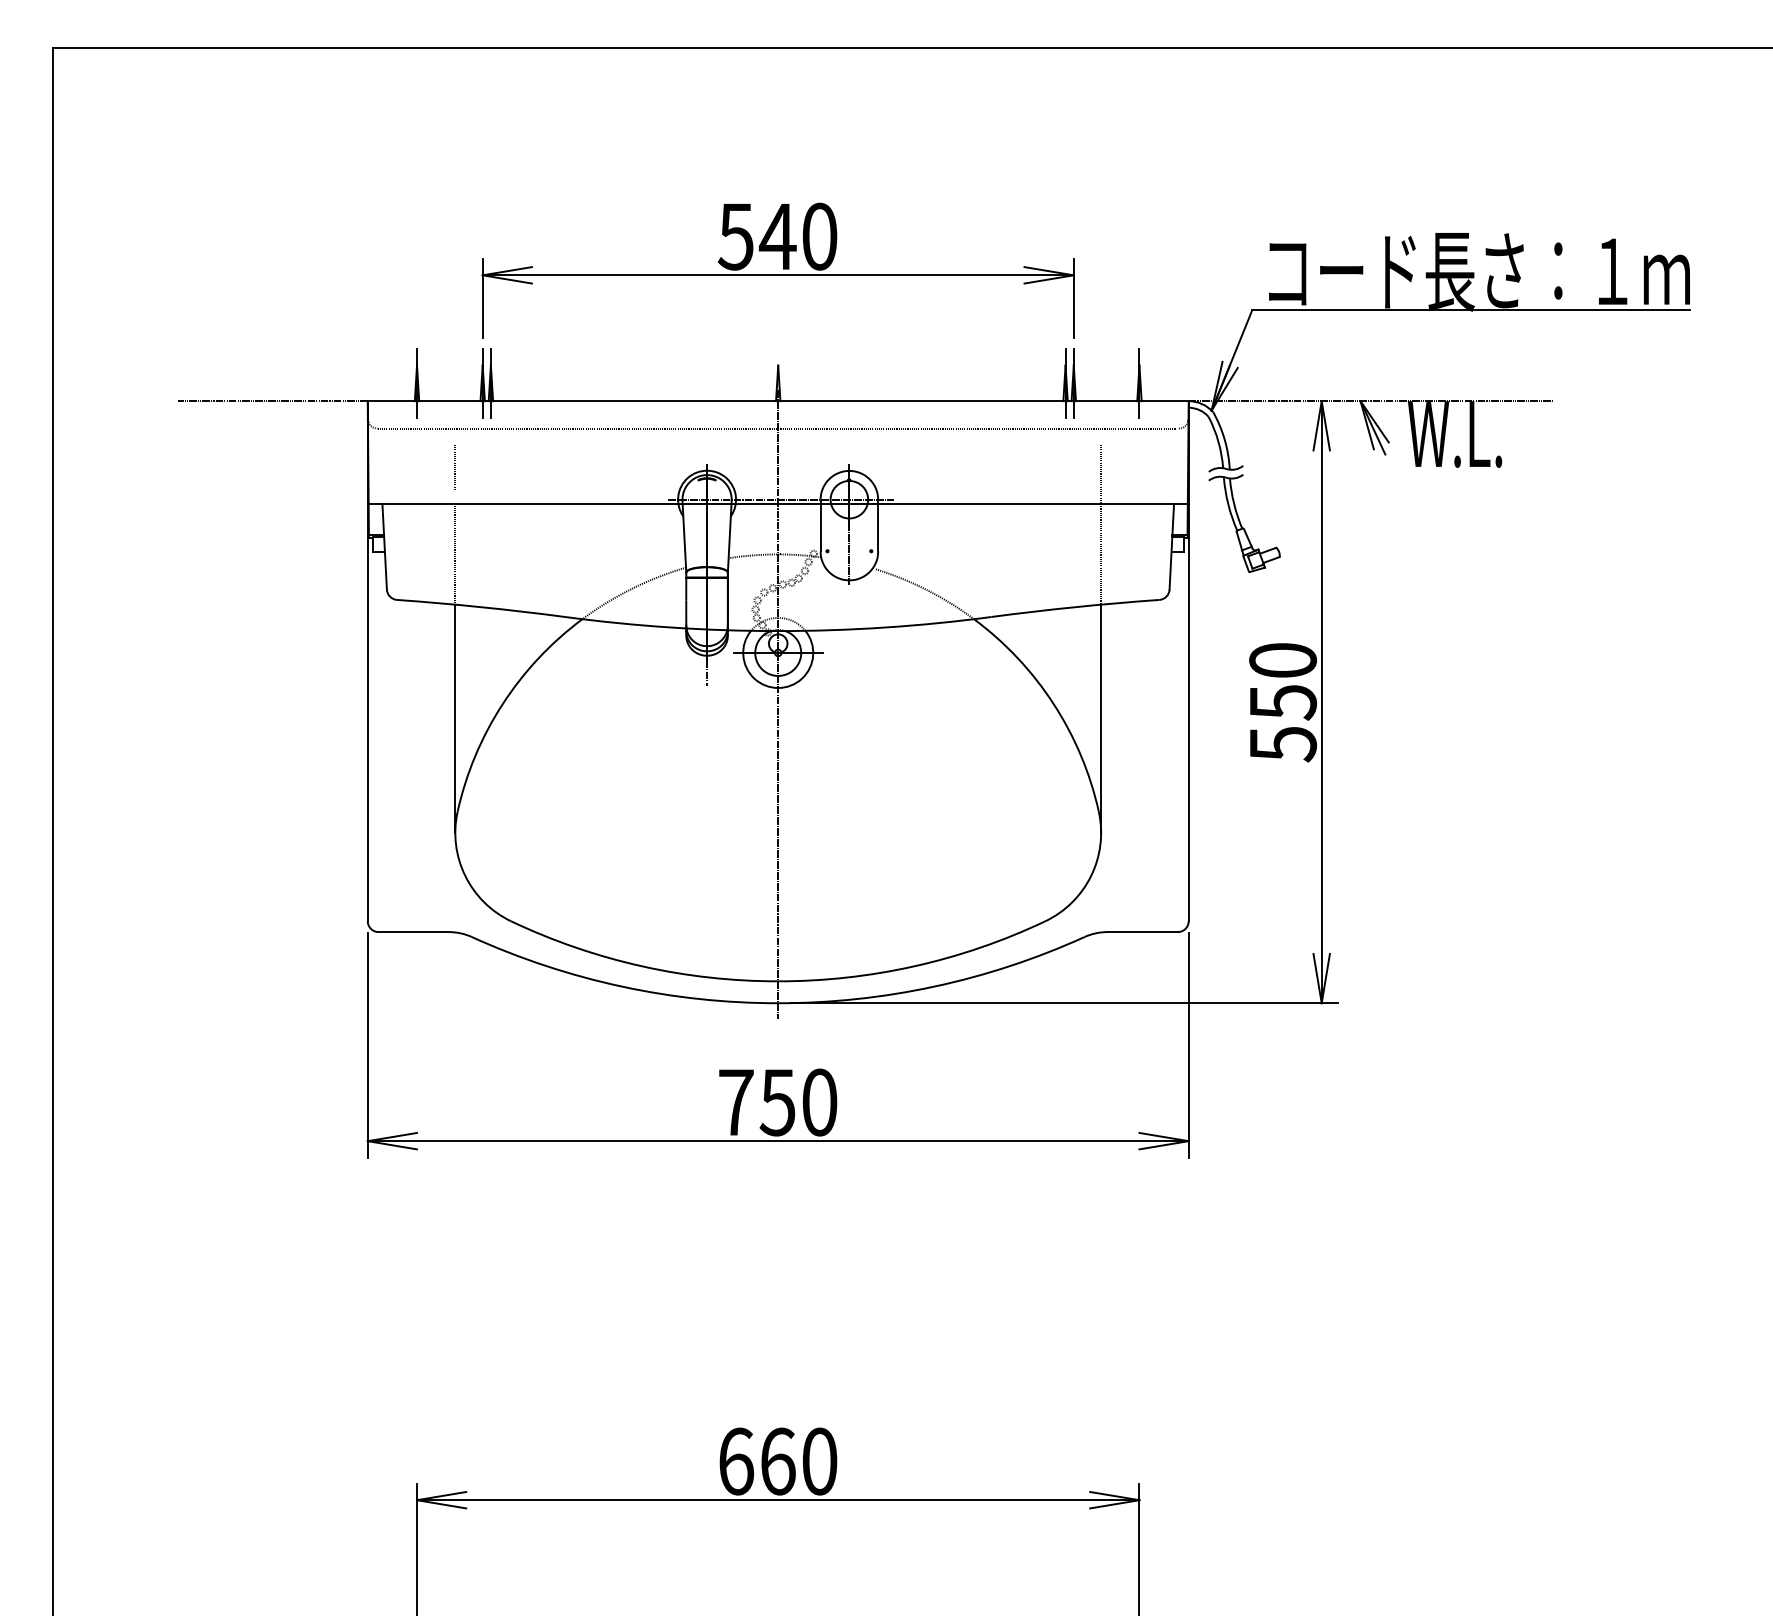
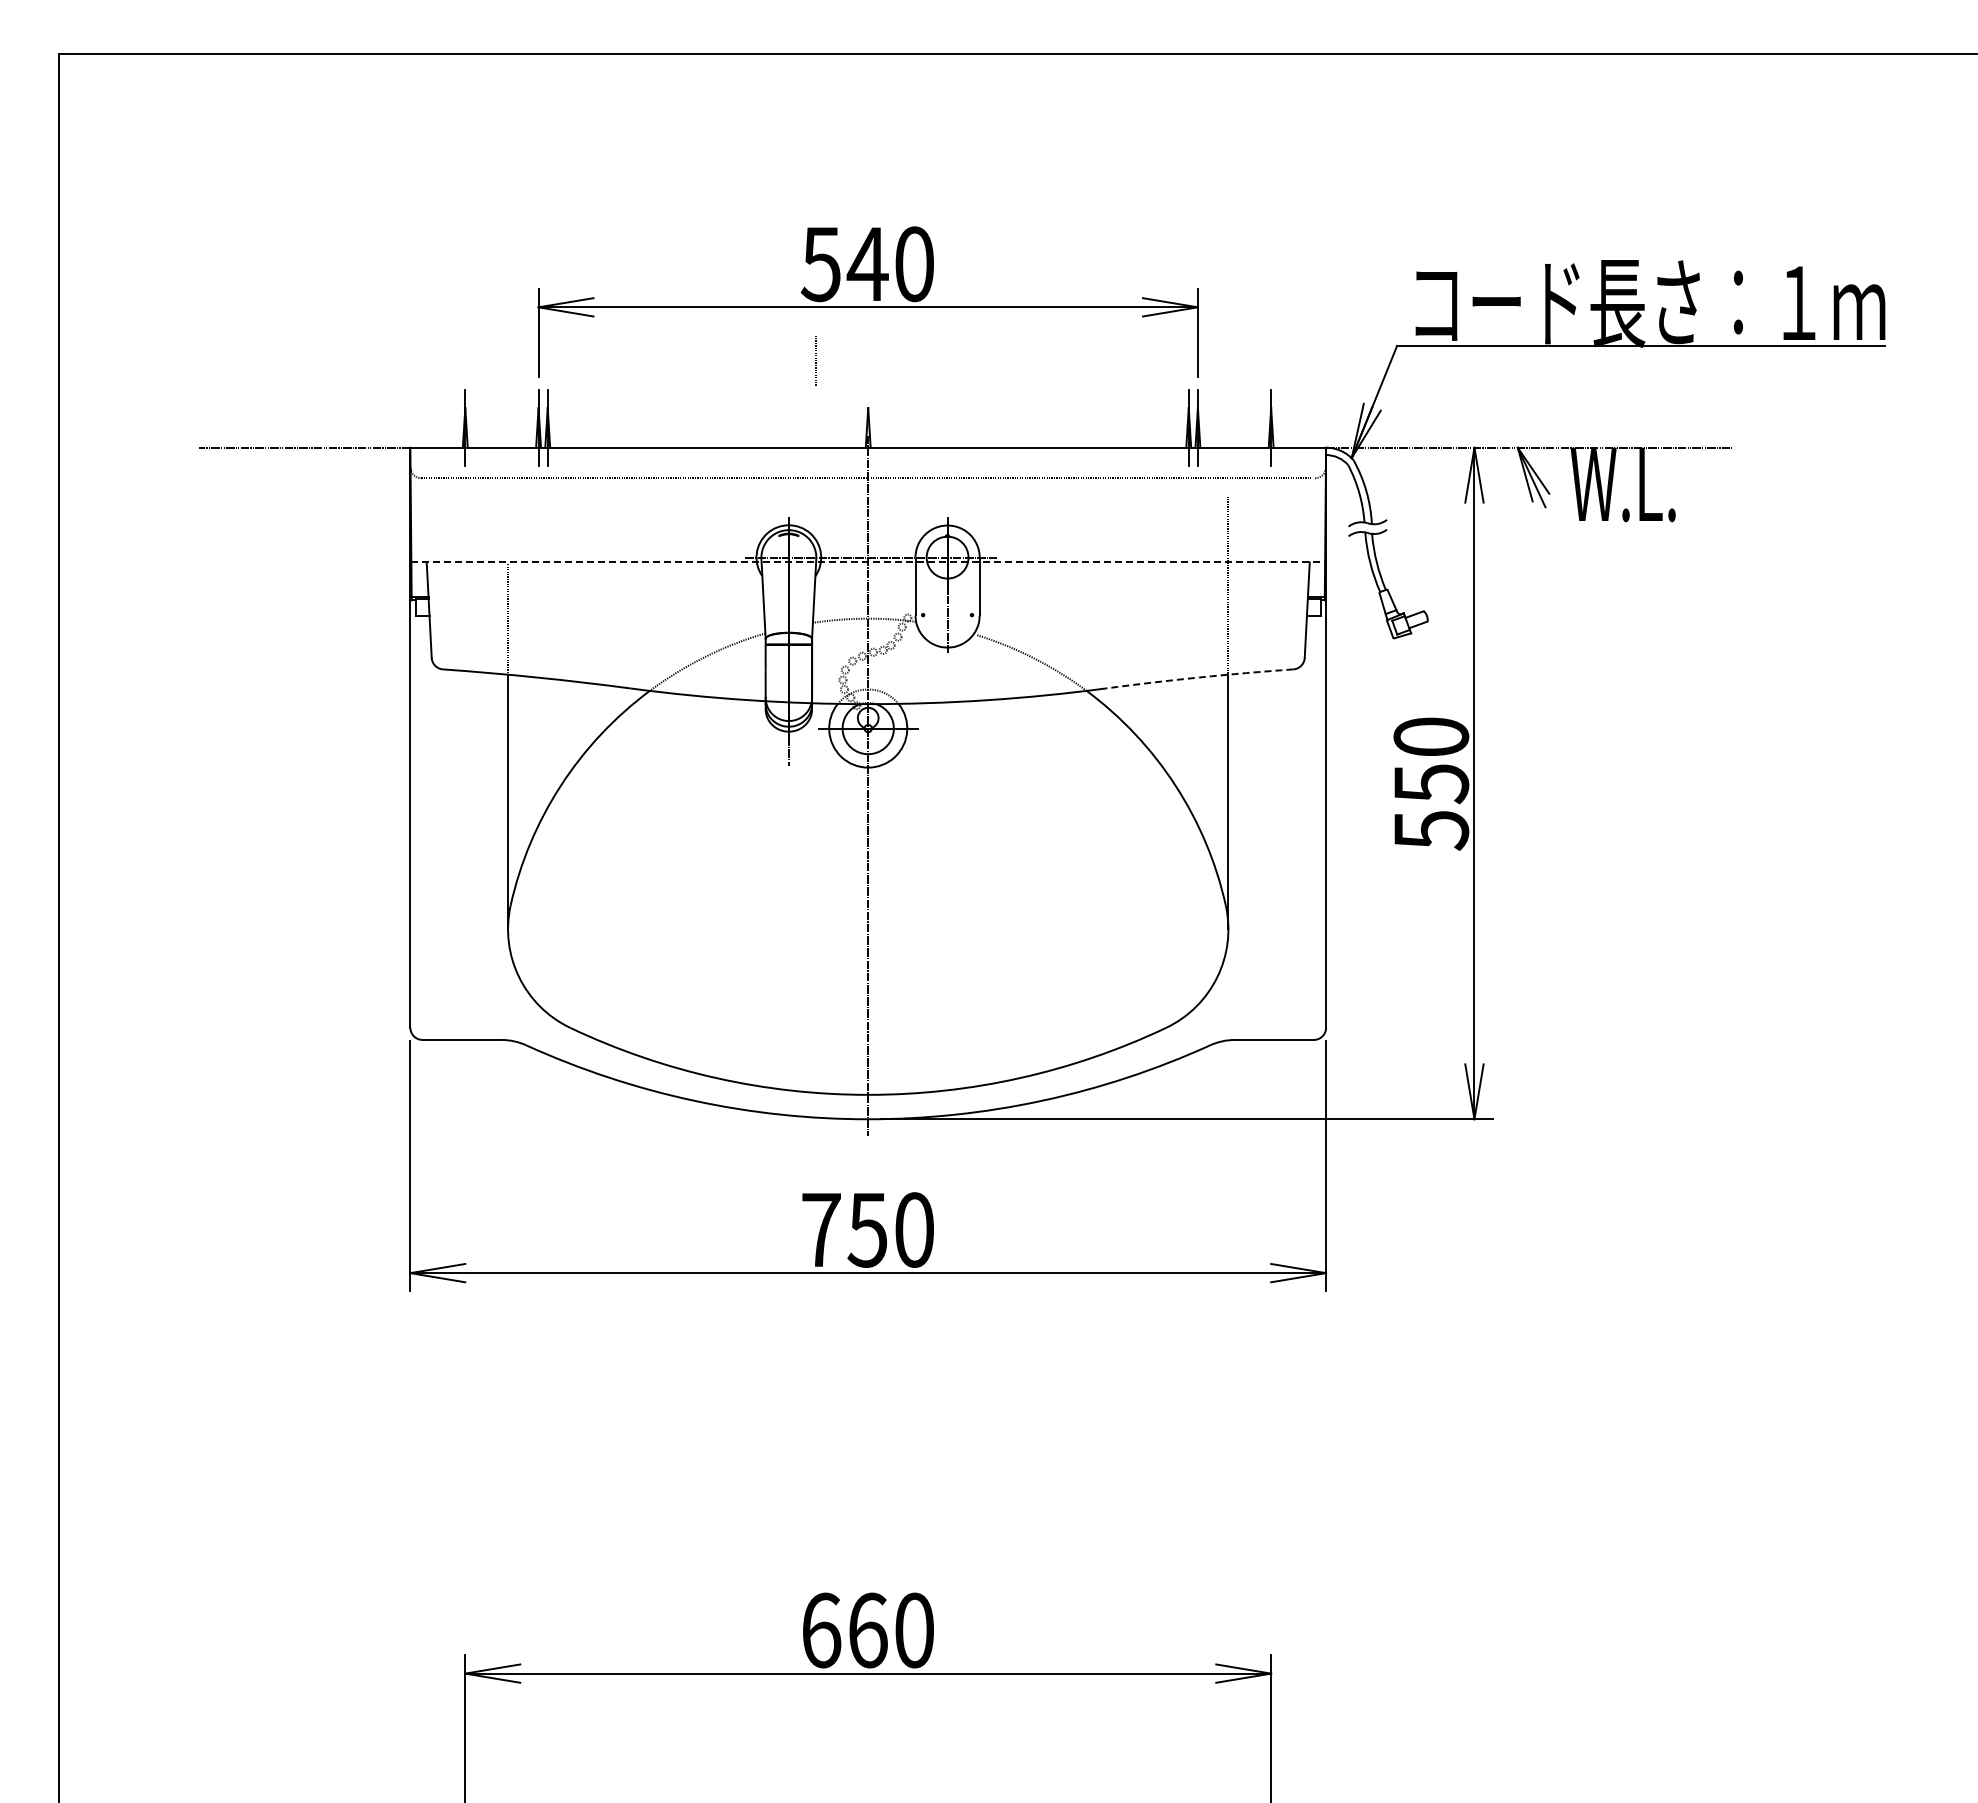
line: (454, 467) -> (815, 360), moved
line: (778, 504) -> (868, 562), solid -> dashed
arc: (1075, 607) -> (1199, 677), solid -> dashed

